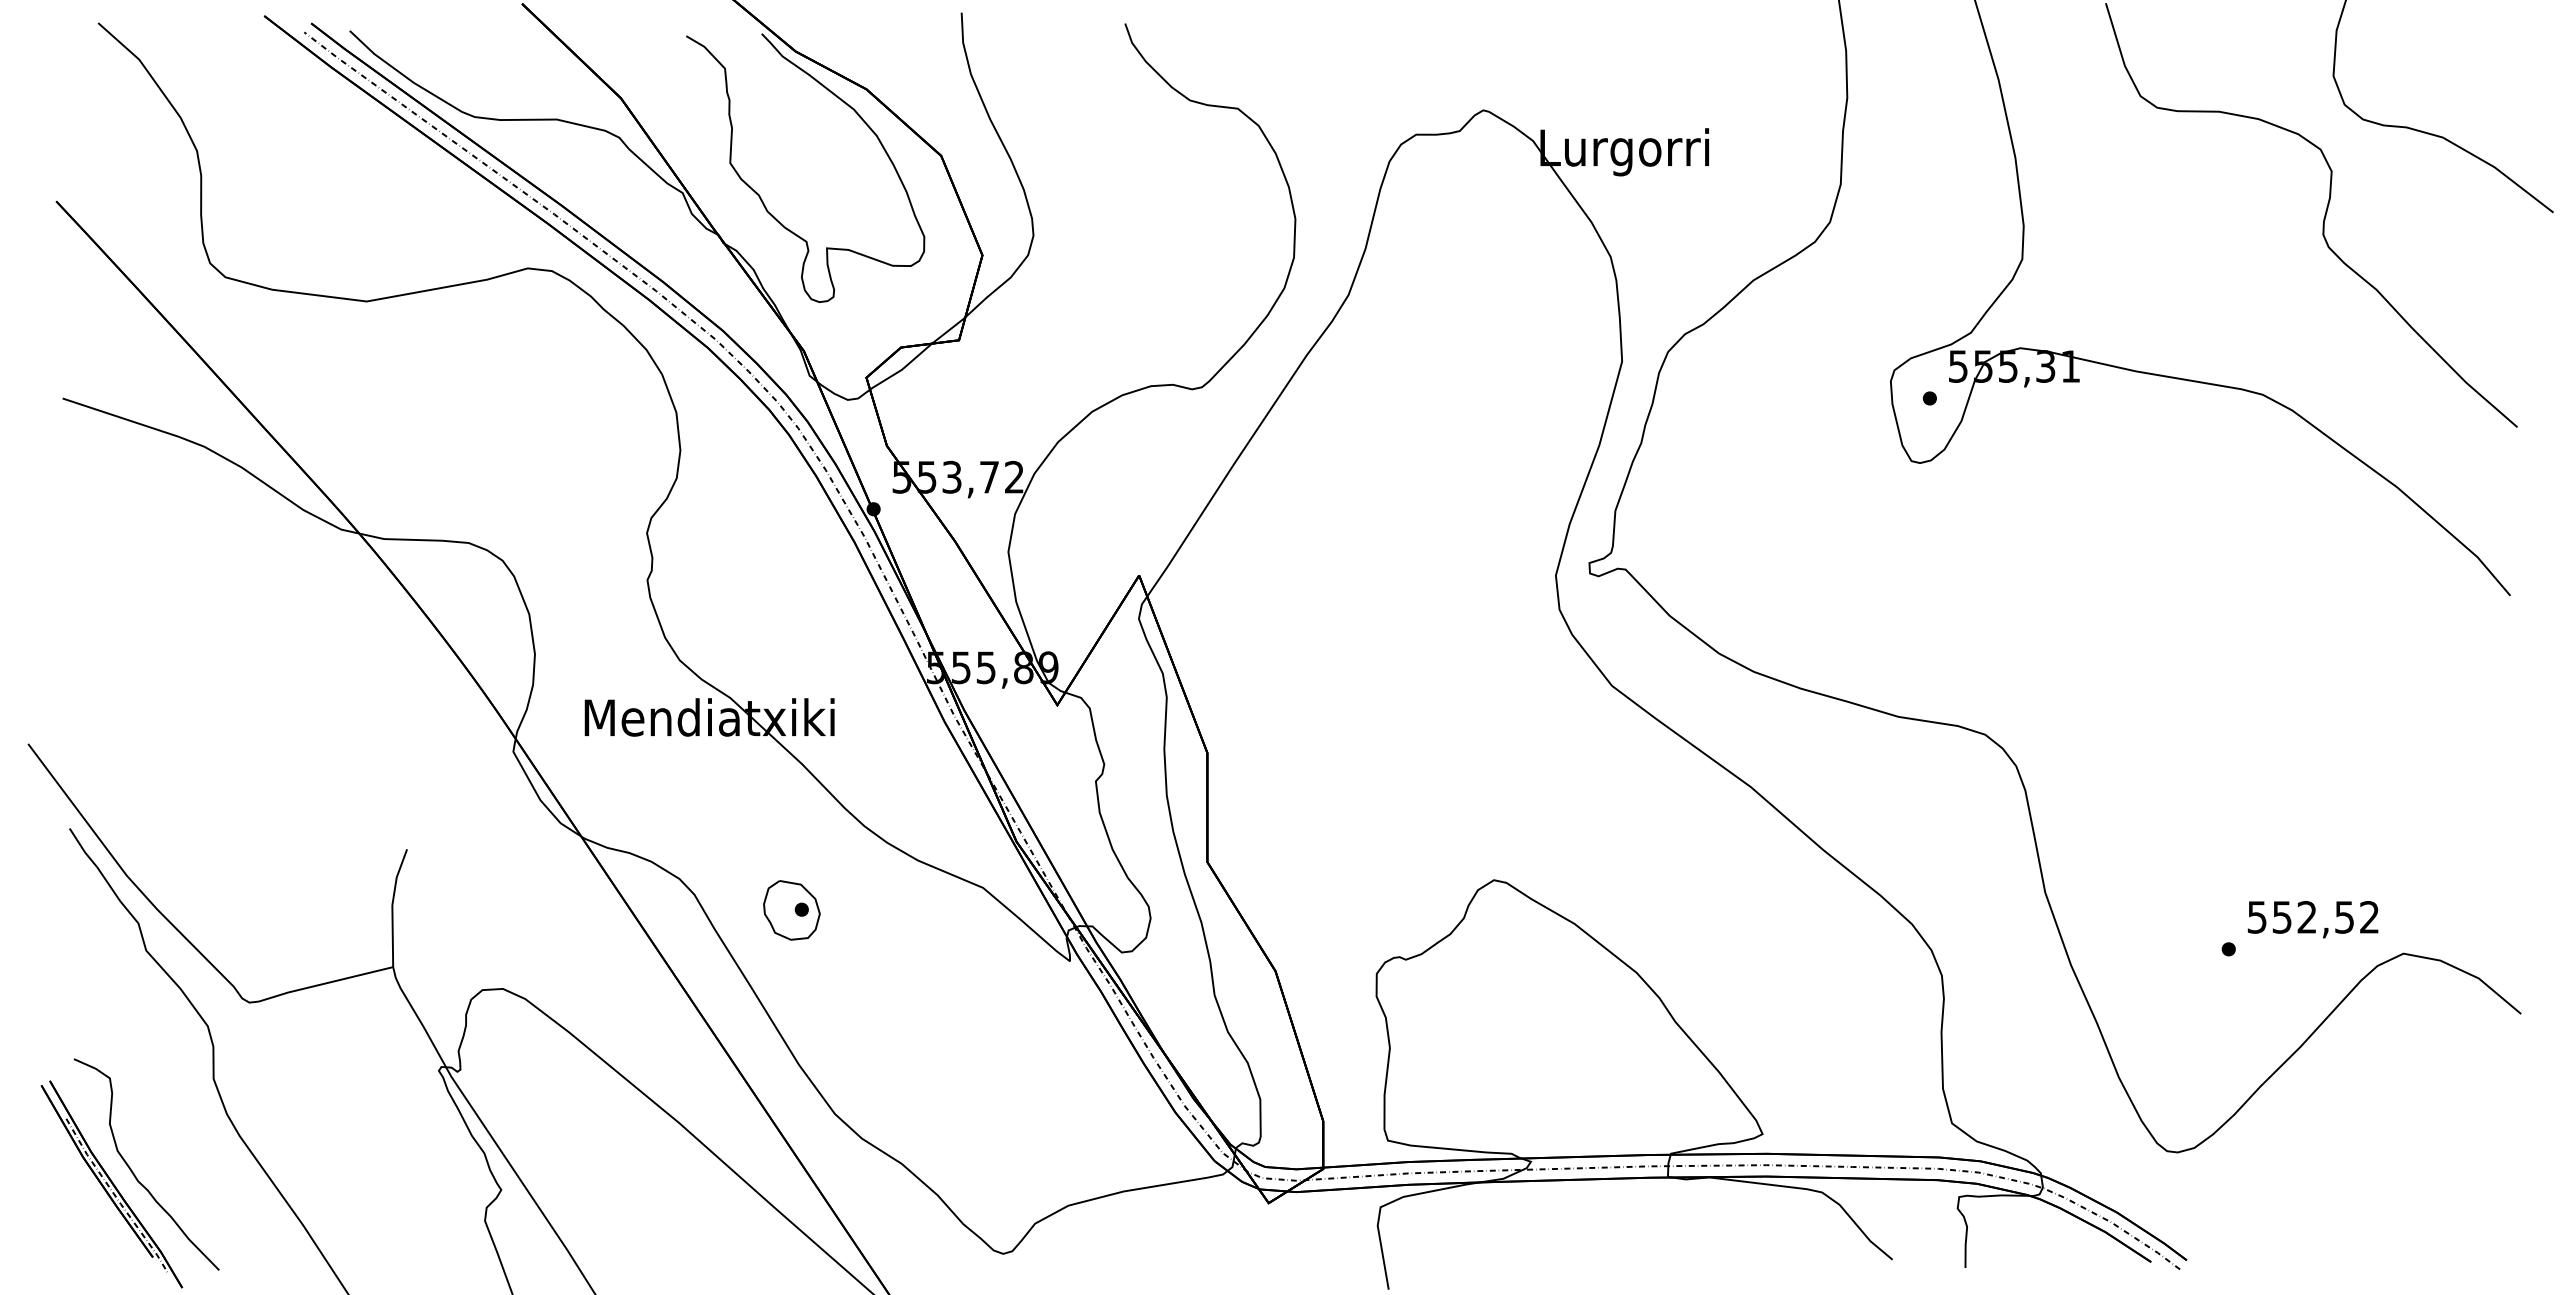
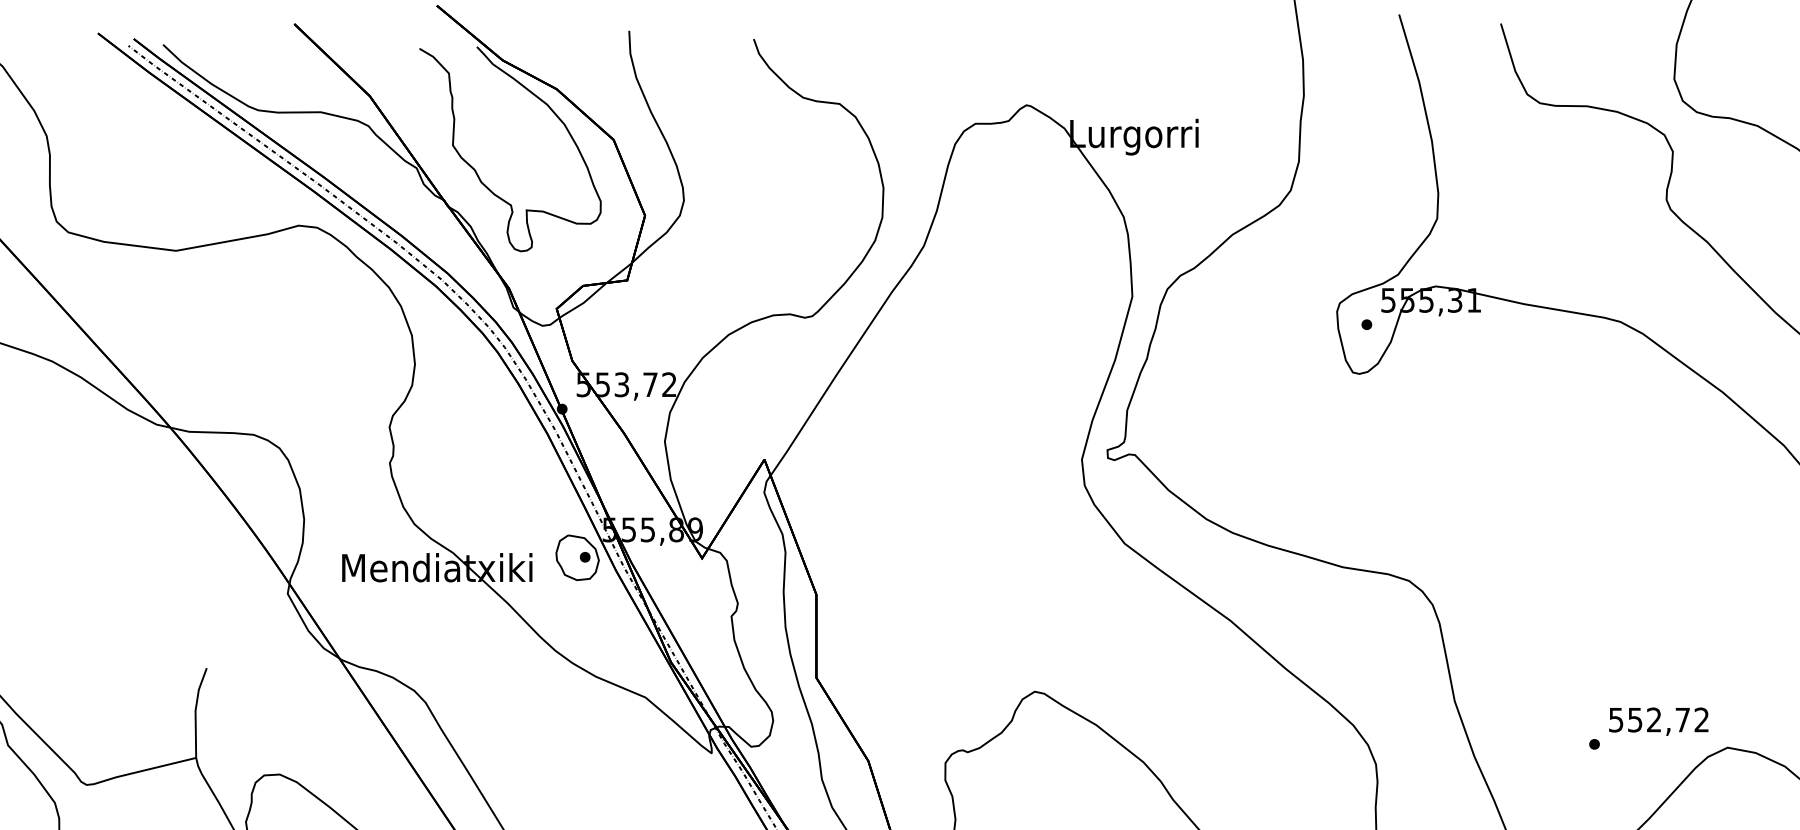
part: (791, 910) -> (577, 557), moved
text: (2344, 917) -> (1682, 720), 552,52 -> 552,72

